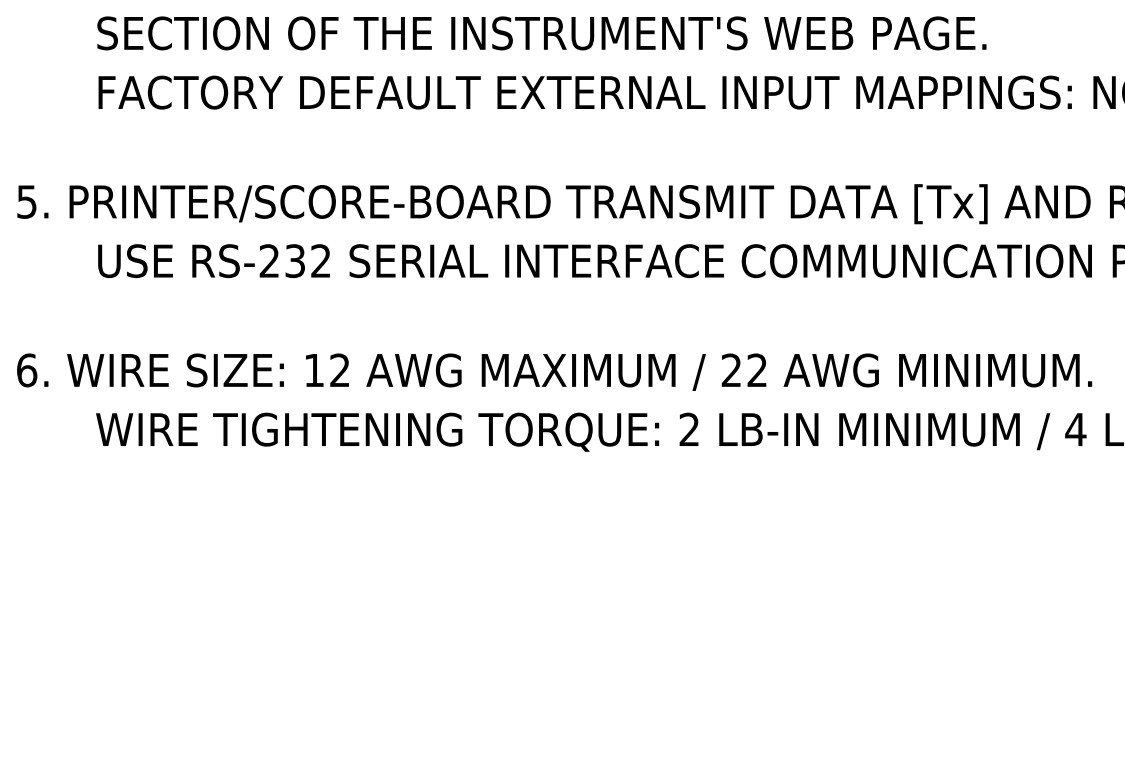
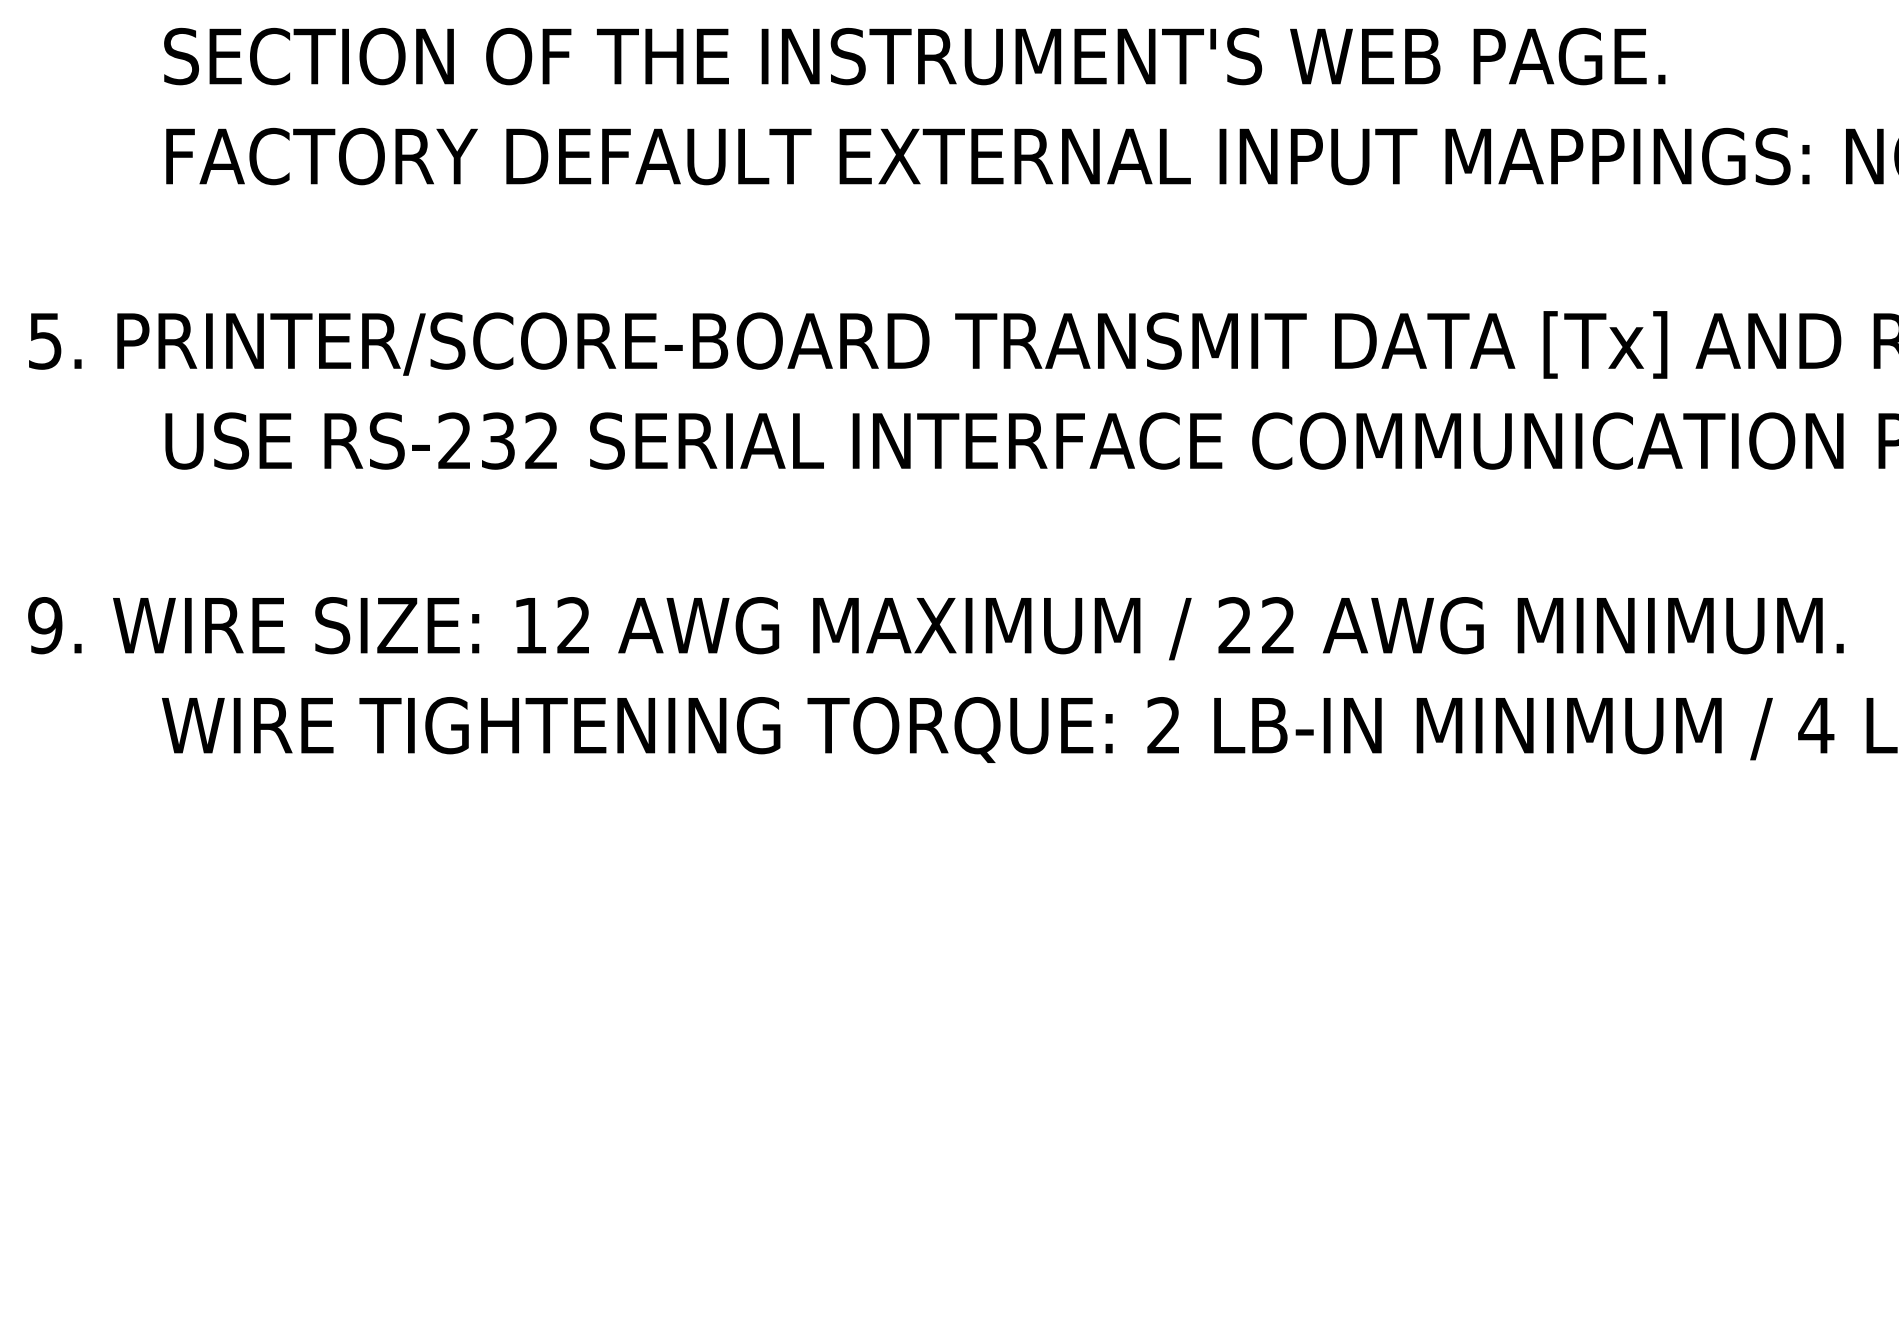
text: (26, 370) -> (44, 625), 6. -> 9.

